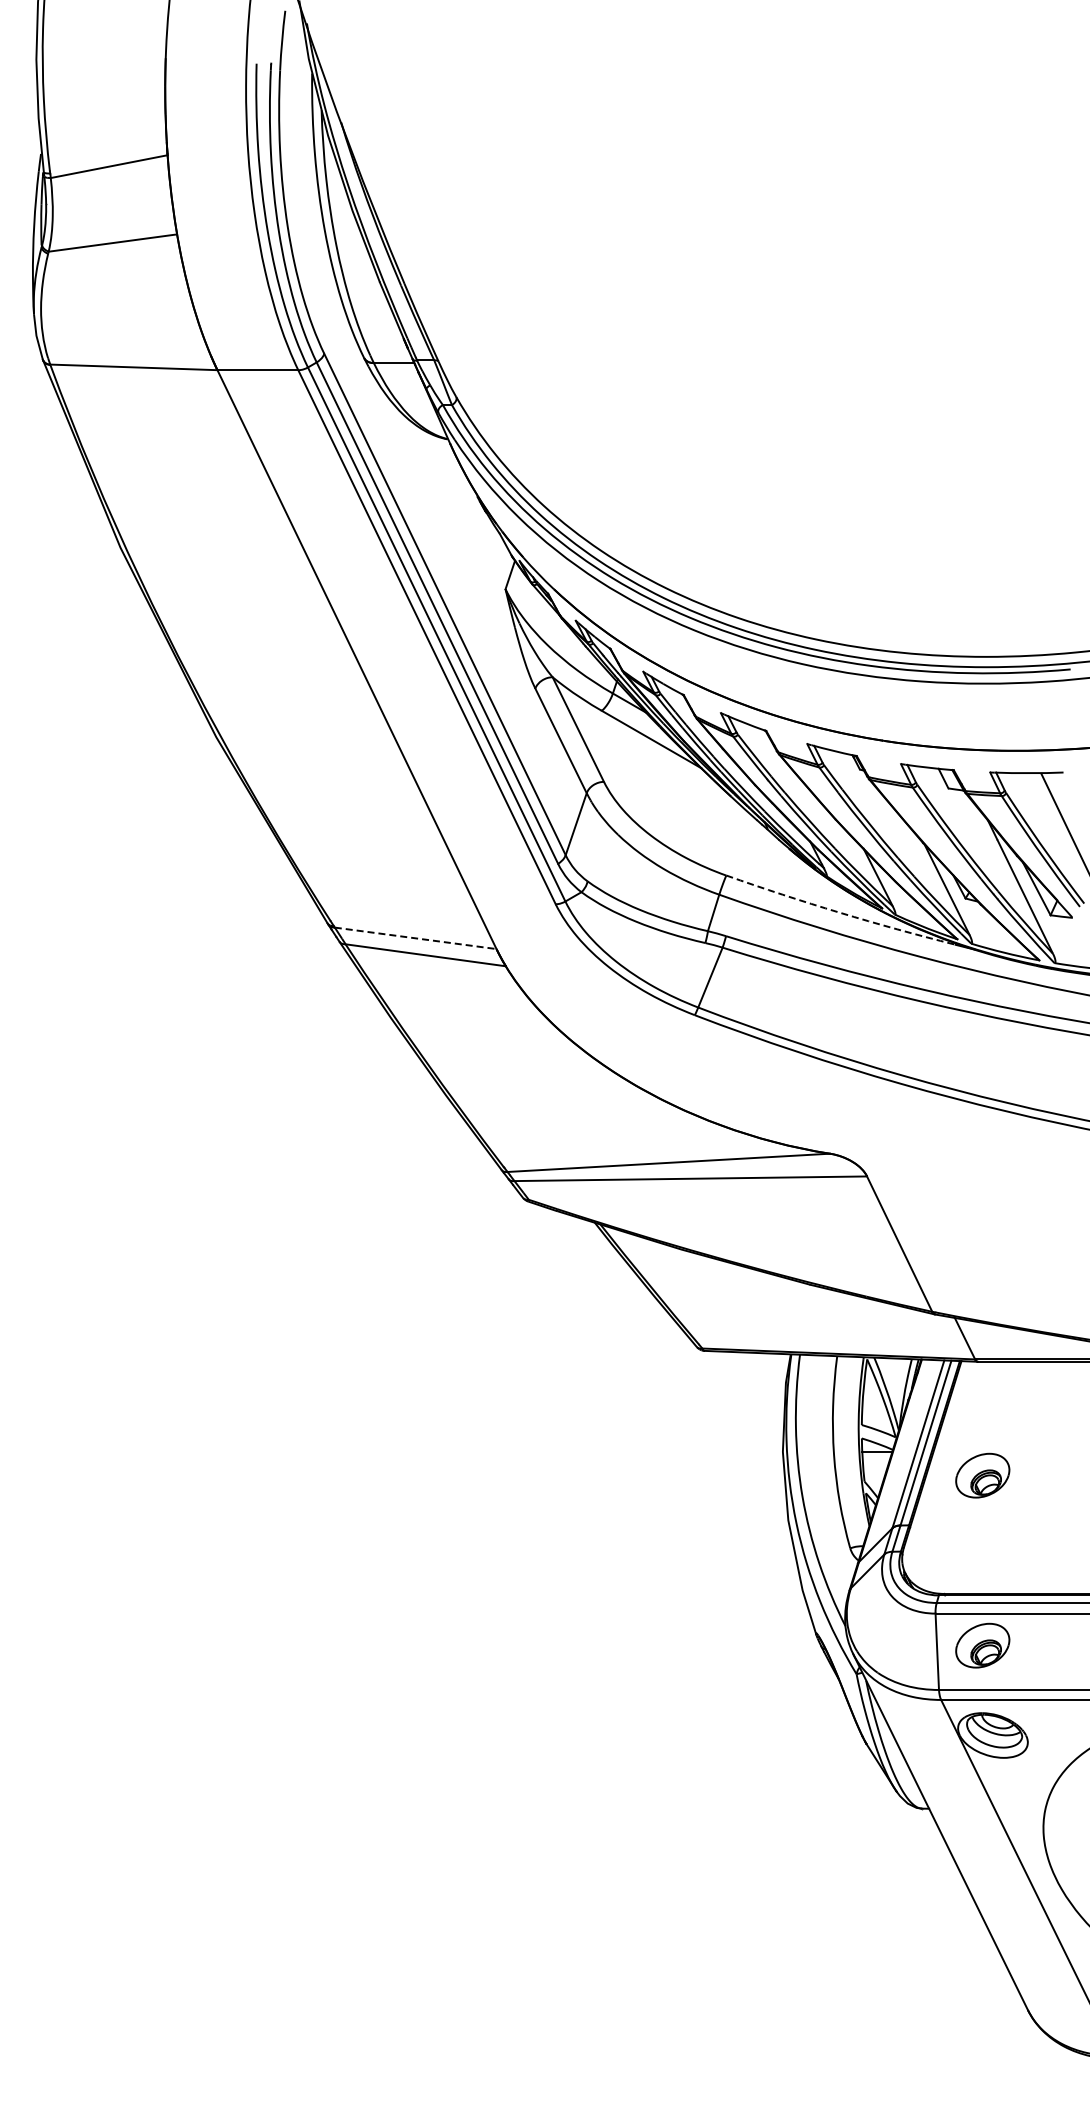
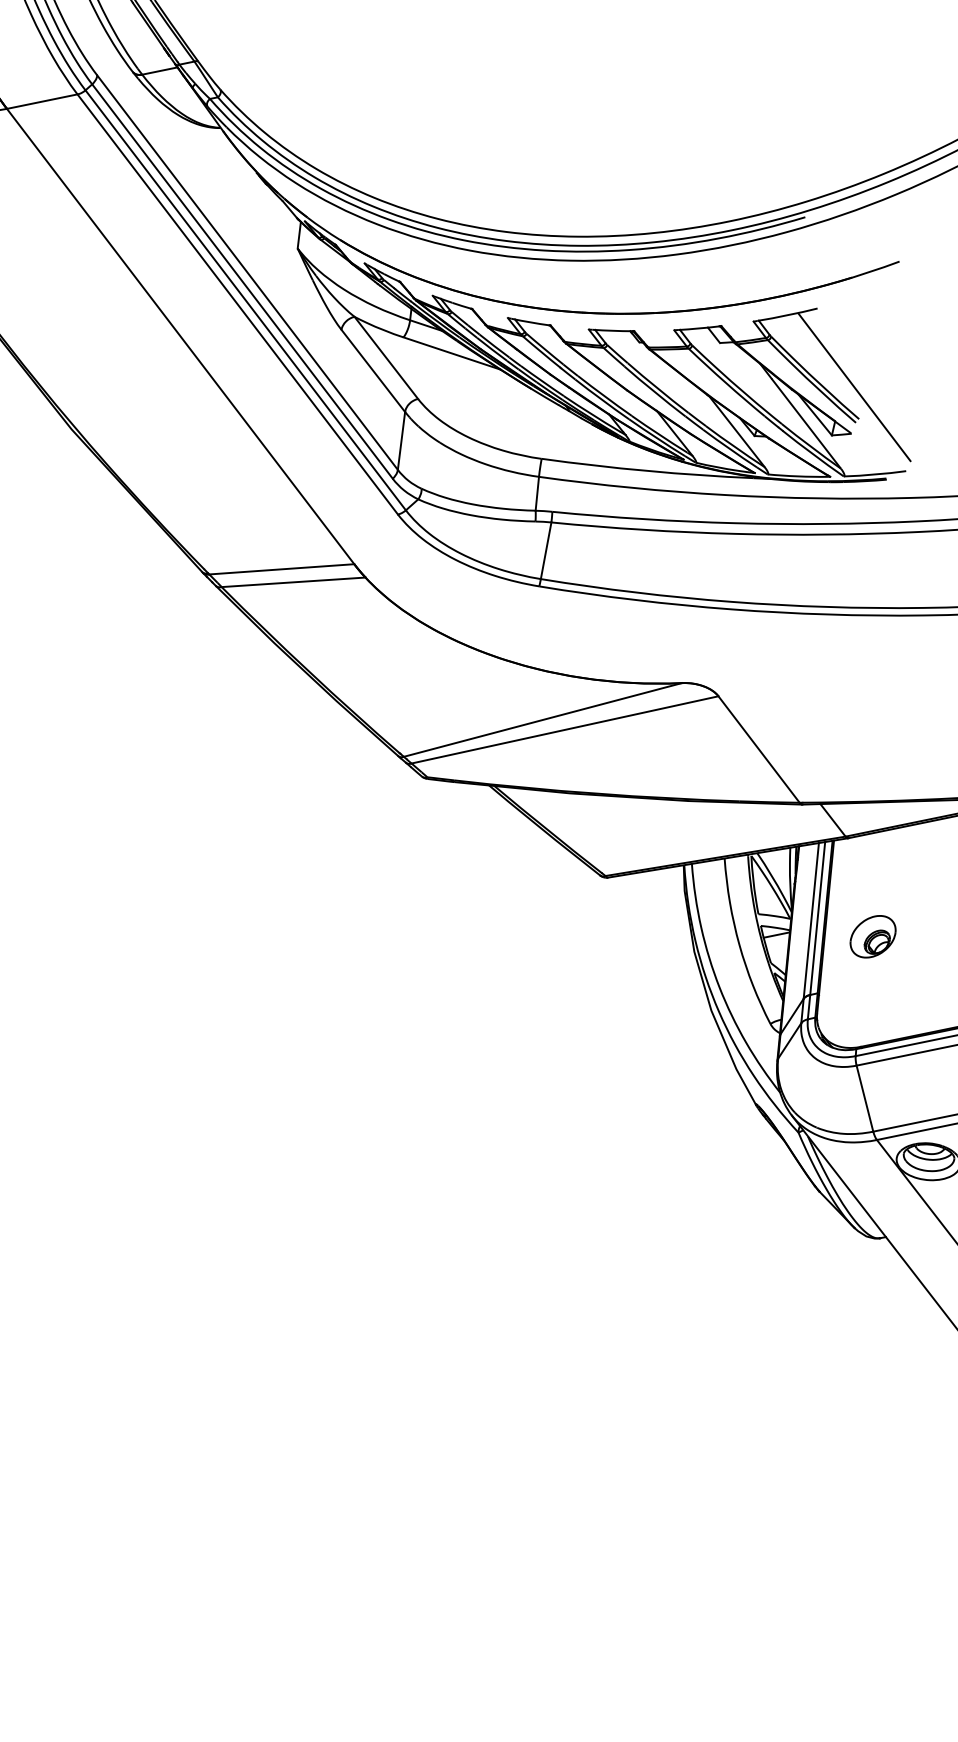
arc: (839, 912) -> (647, 470), dashed -> solid
line: (415, 938) -> (281, 569), dashed -> solid
part: (982, 1645) -> (903, 1085), removed

